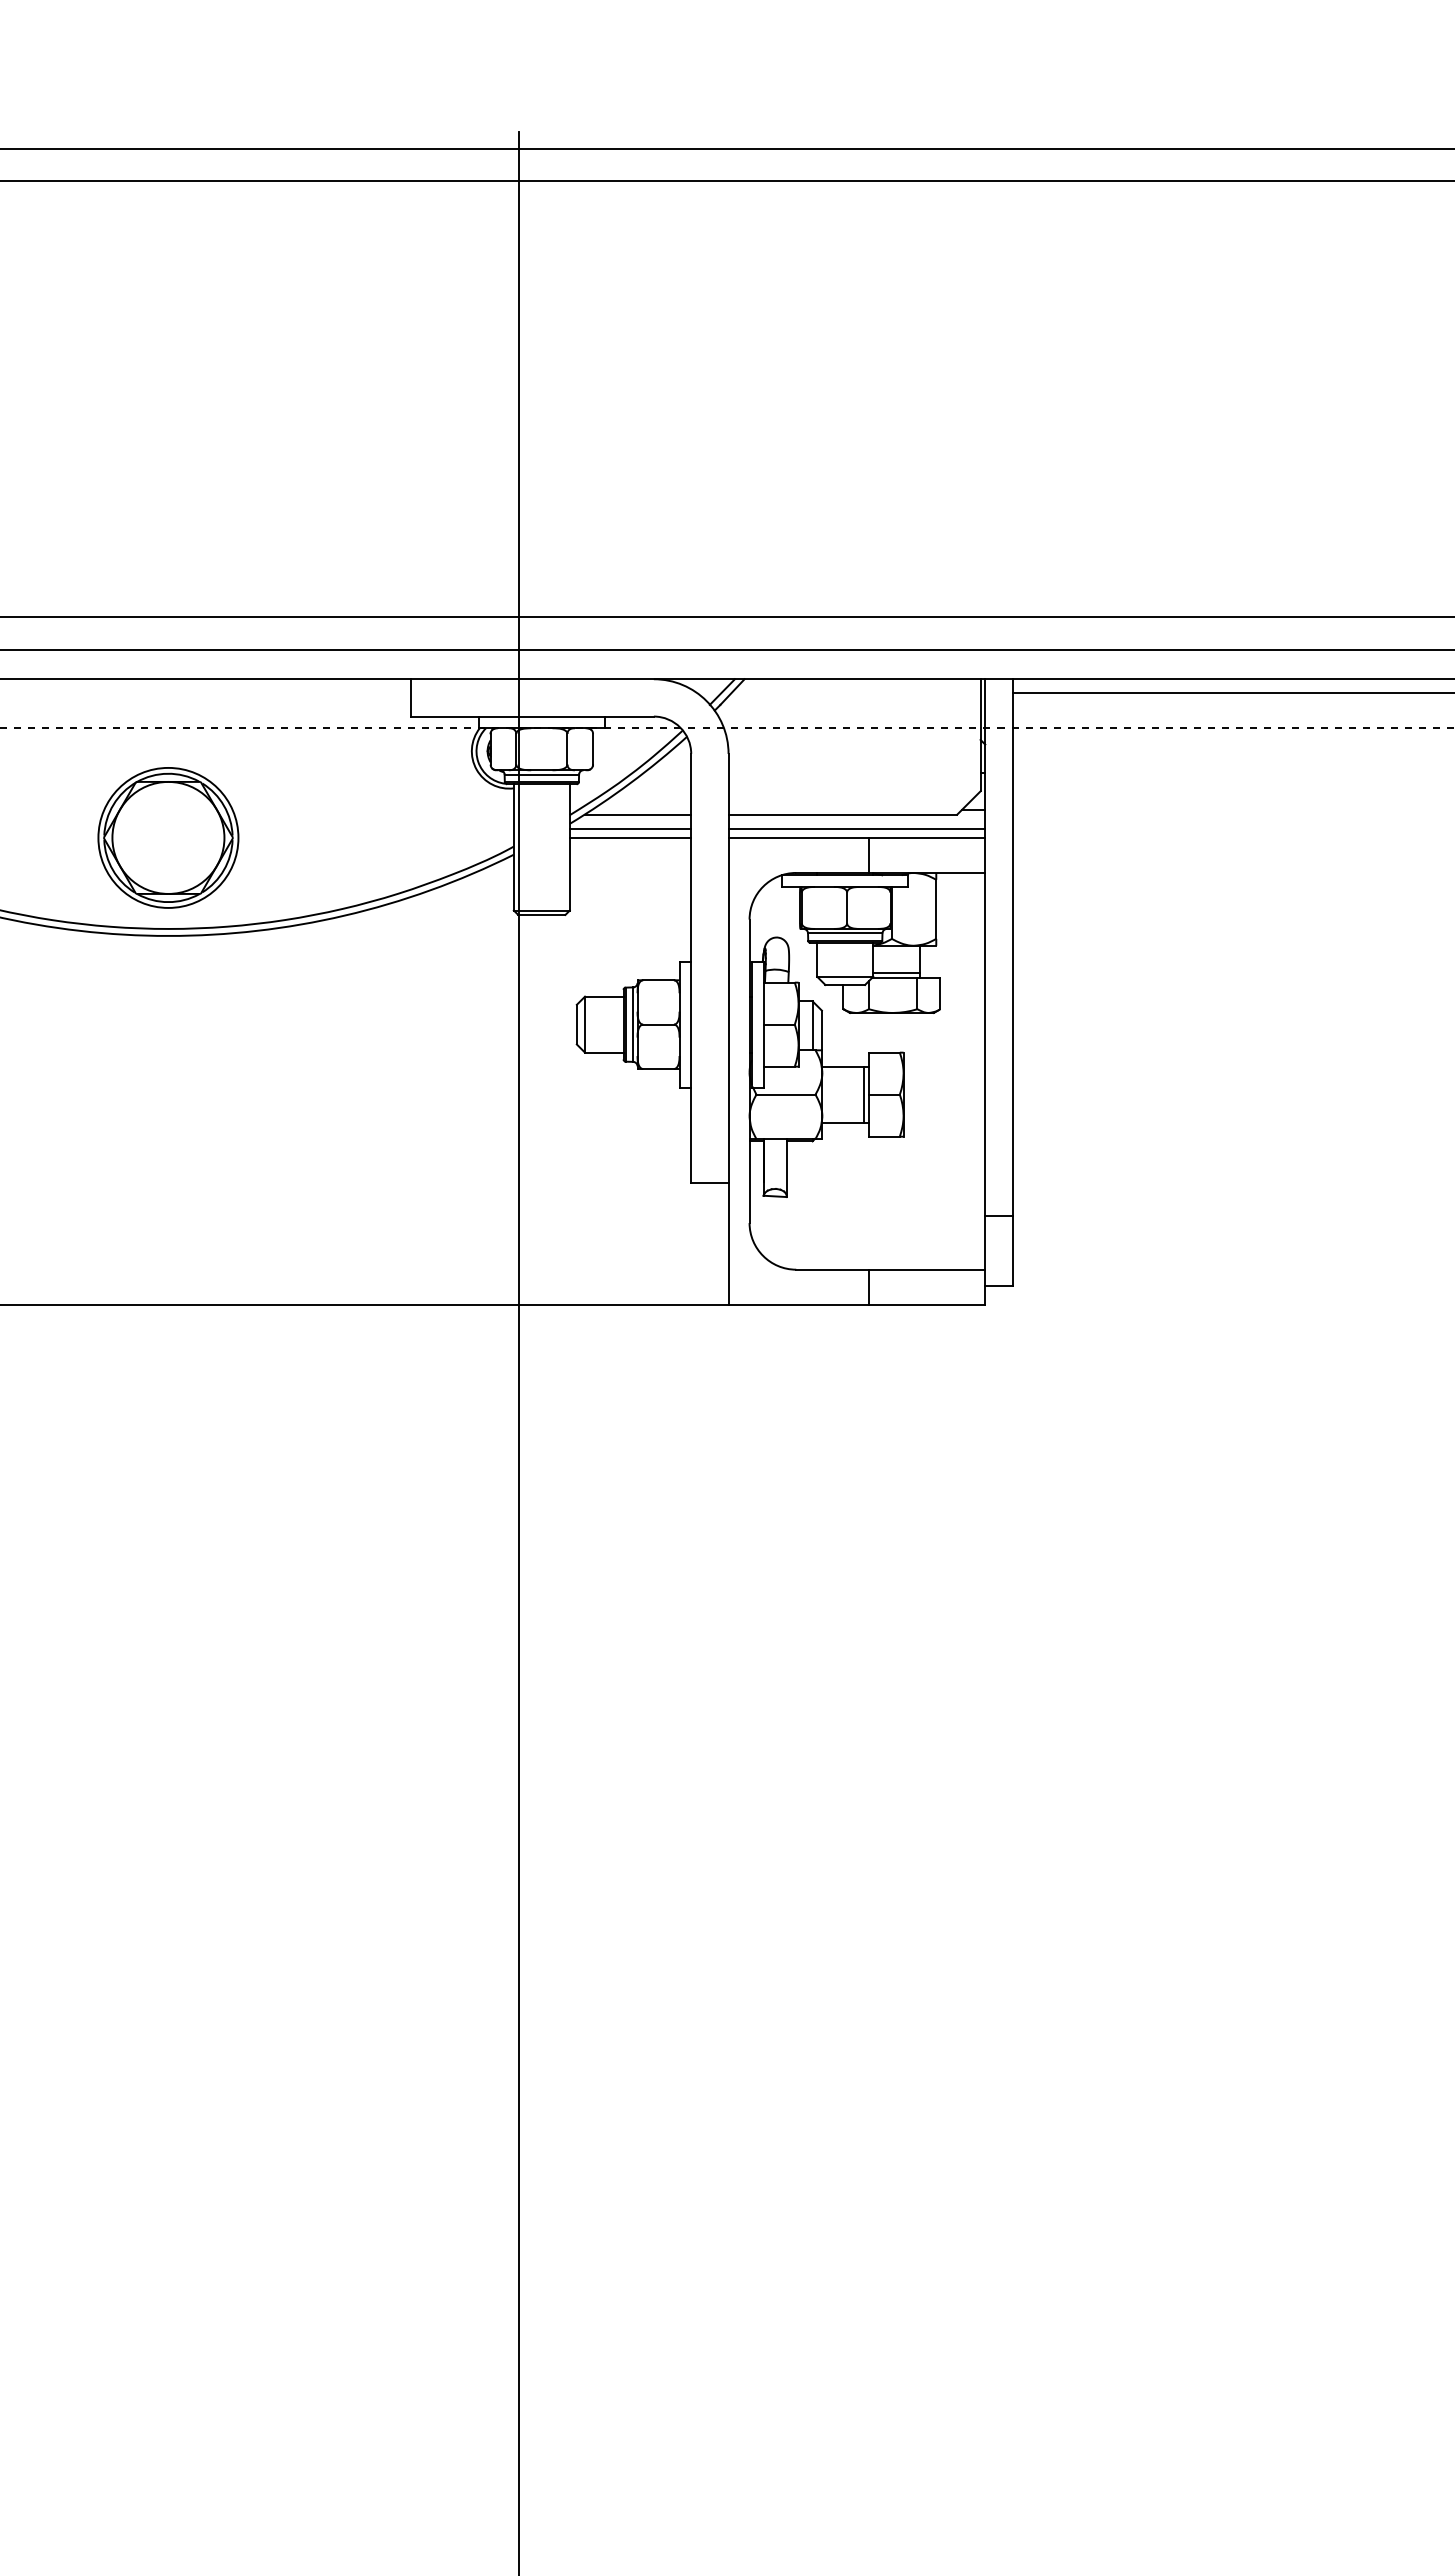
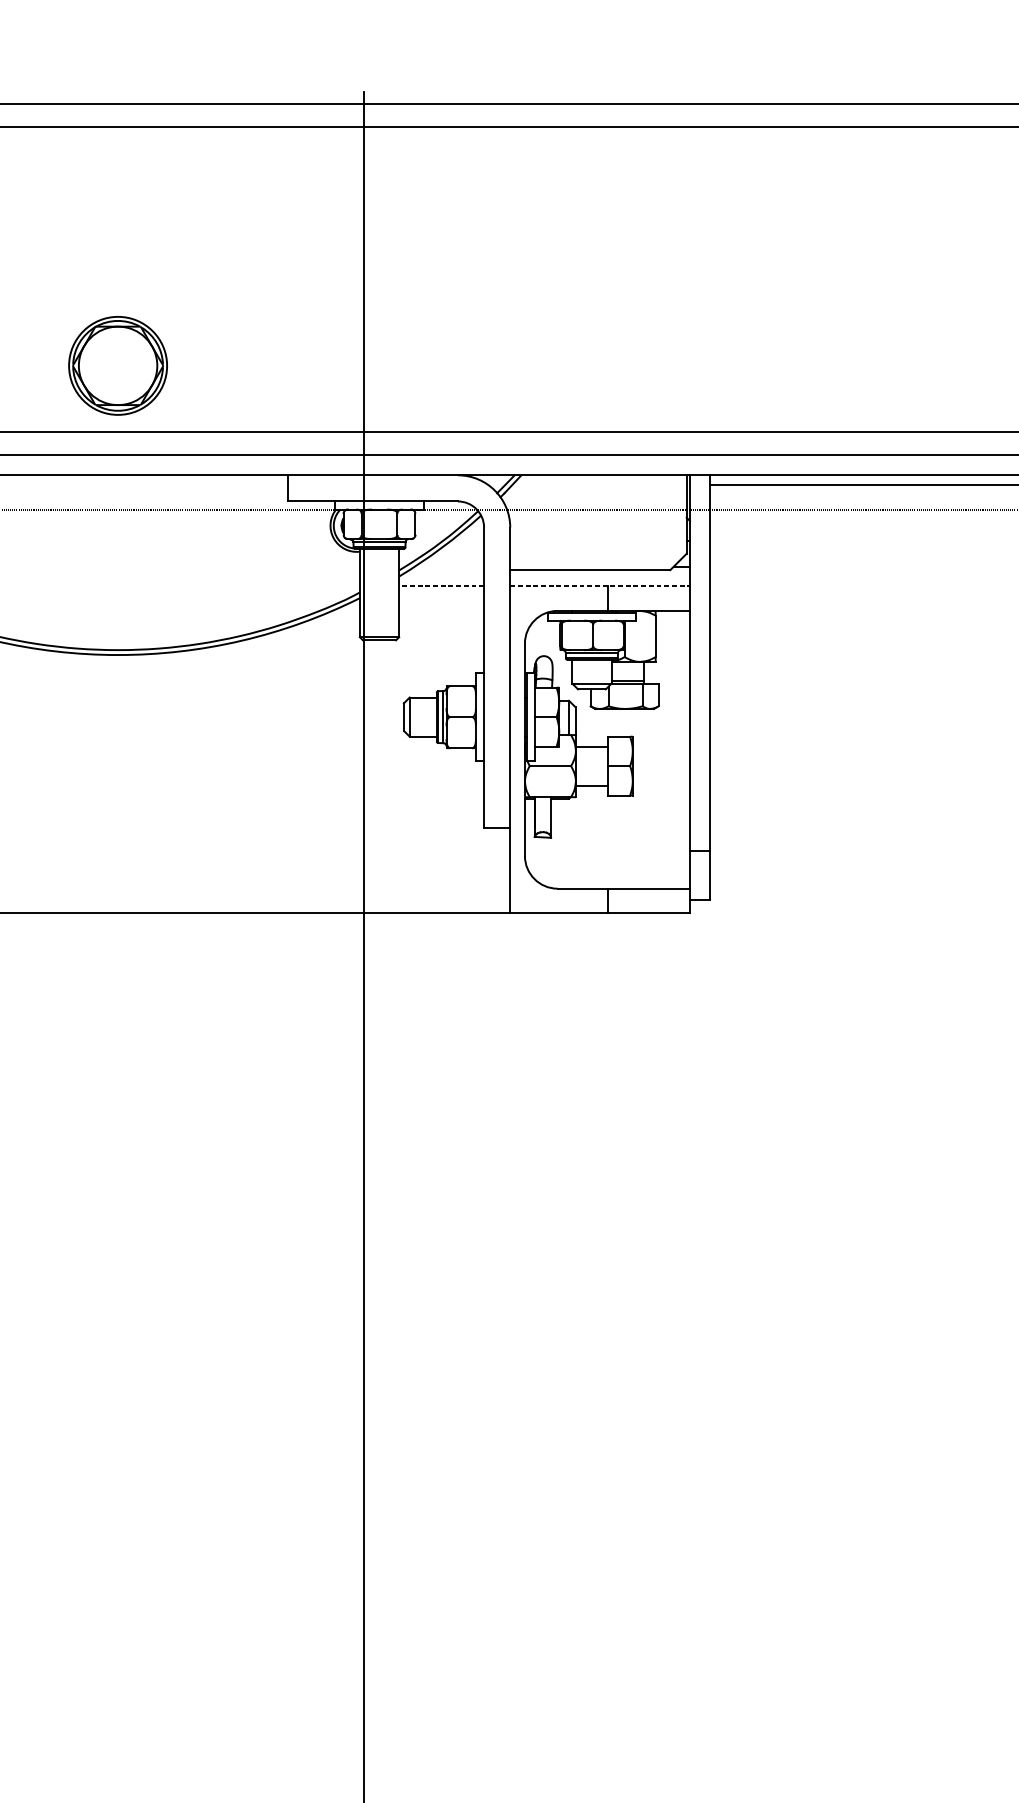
line: (637, 814) -> (446, 570), removed
line: (630, 828) -> (441, 579), removed
line: (856, 828) -> (599, 579), removed
part: (168, 837) -> (118, 365), moved
line: (630, 837) -> (441, 586), solid -> dashed
line: (857, 837) -> (600, 586), solid -> dashed
line: (863, 1094) -> (604, 766), removed

